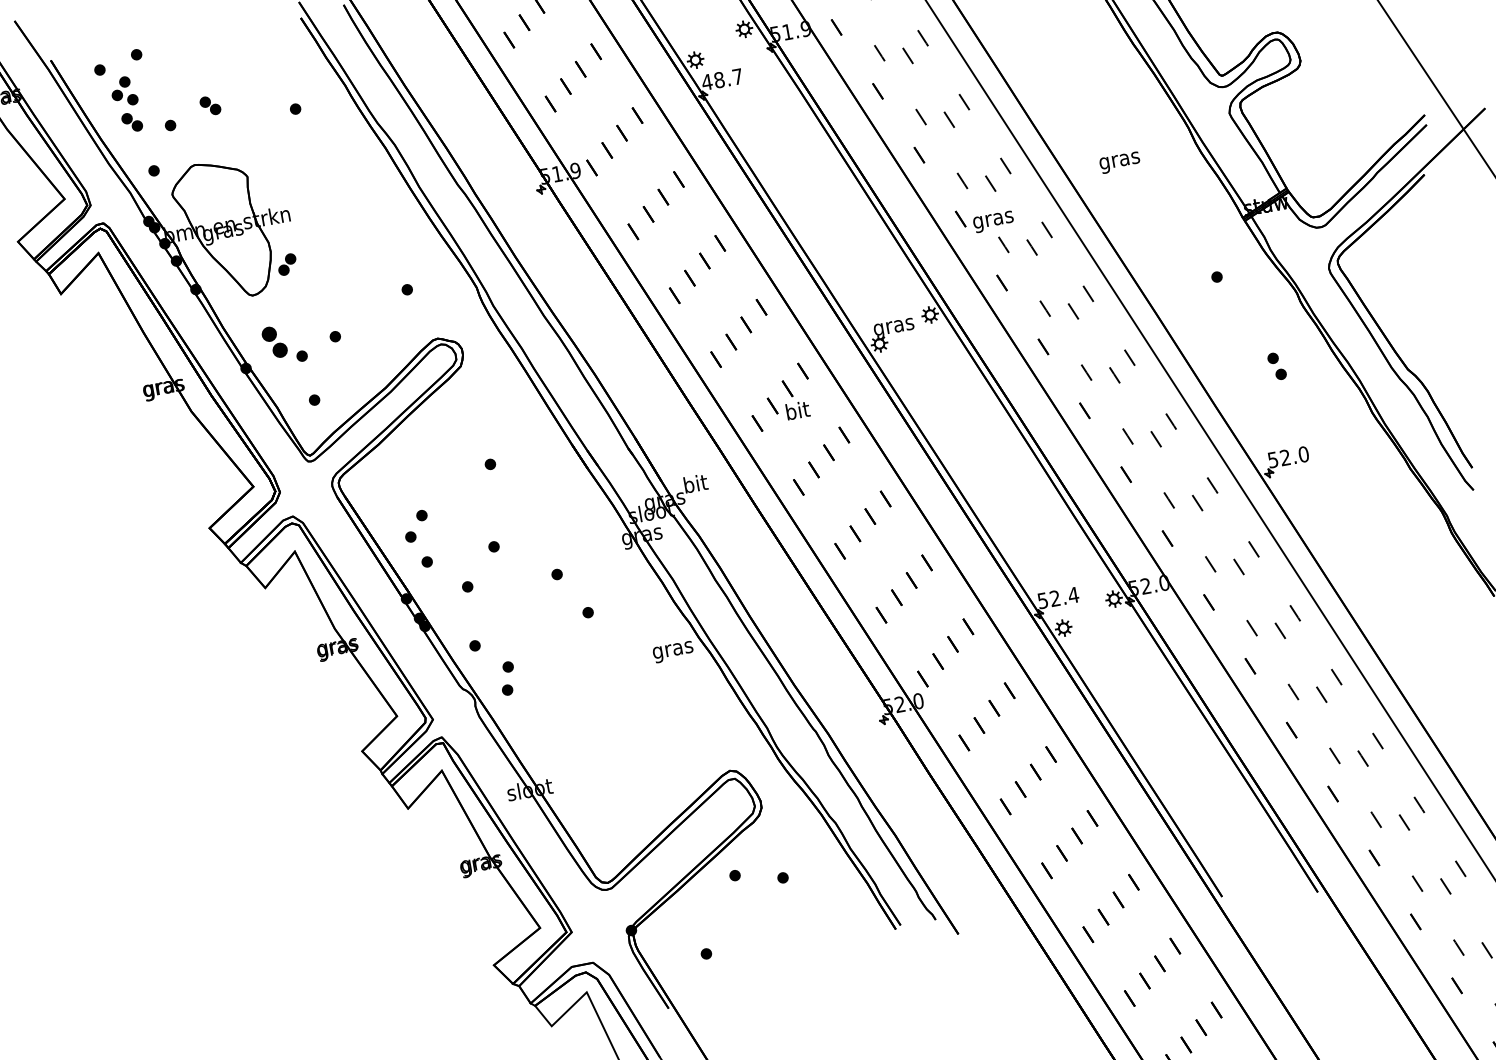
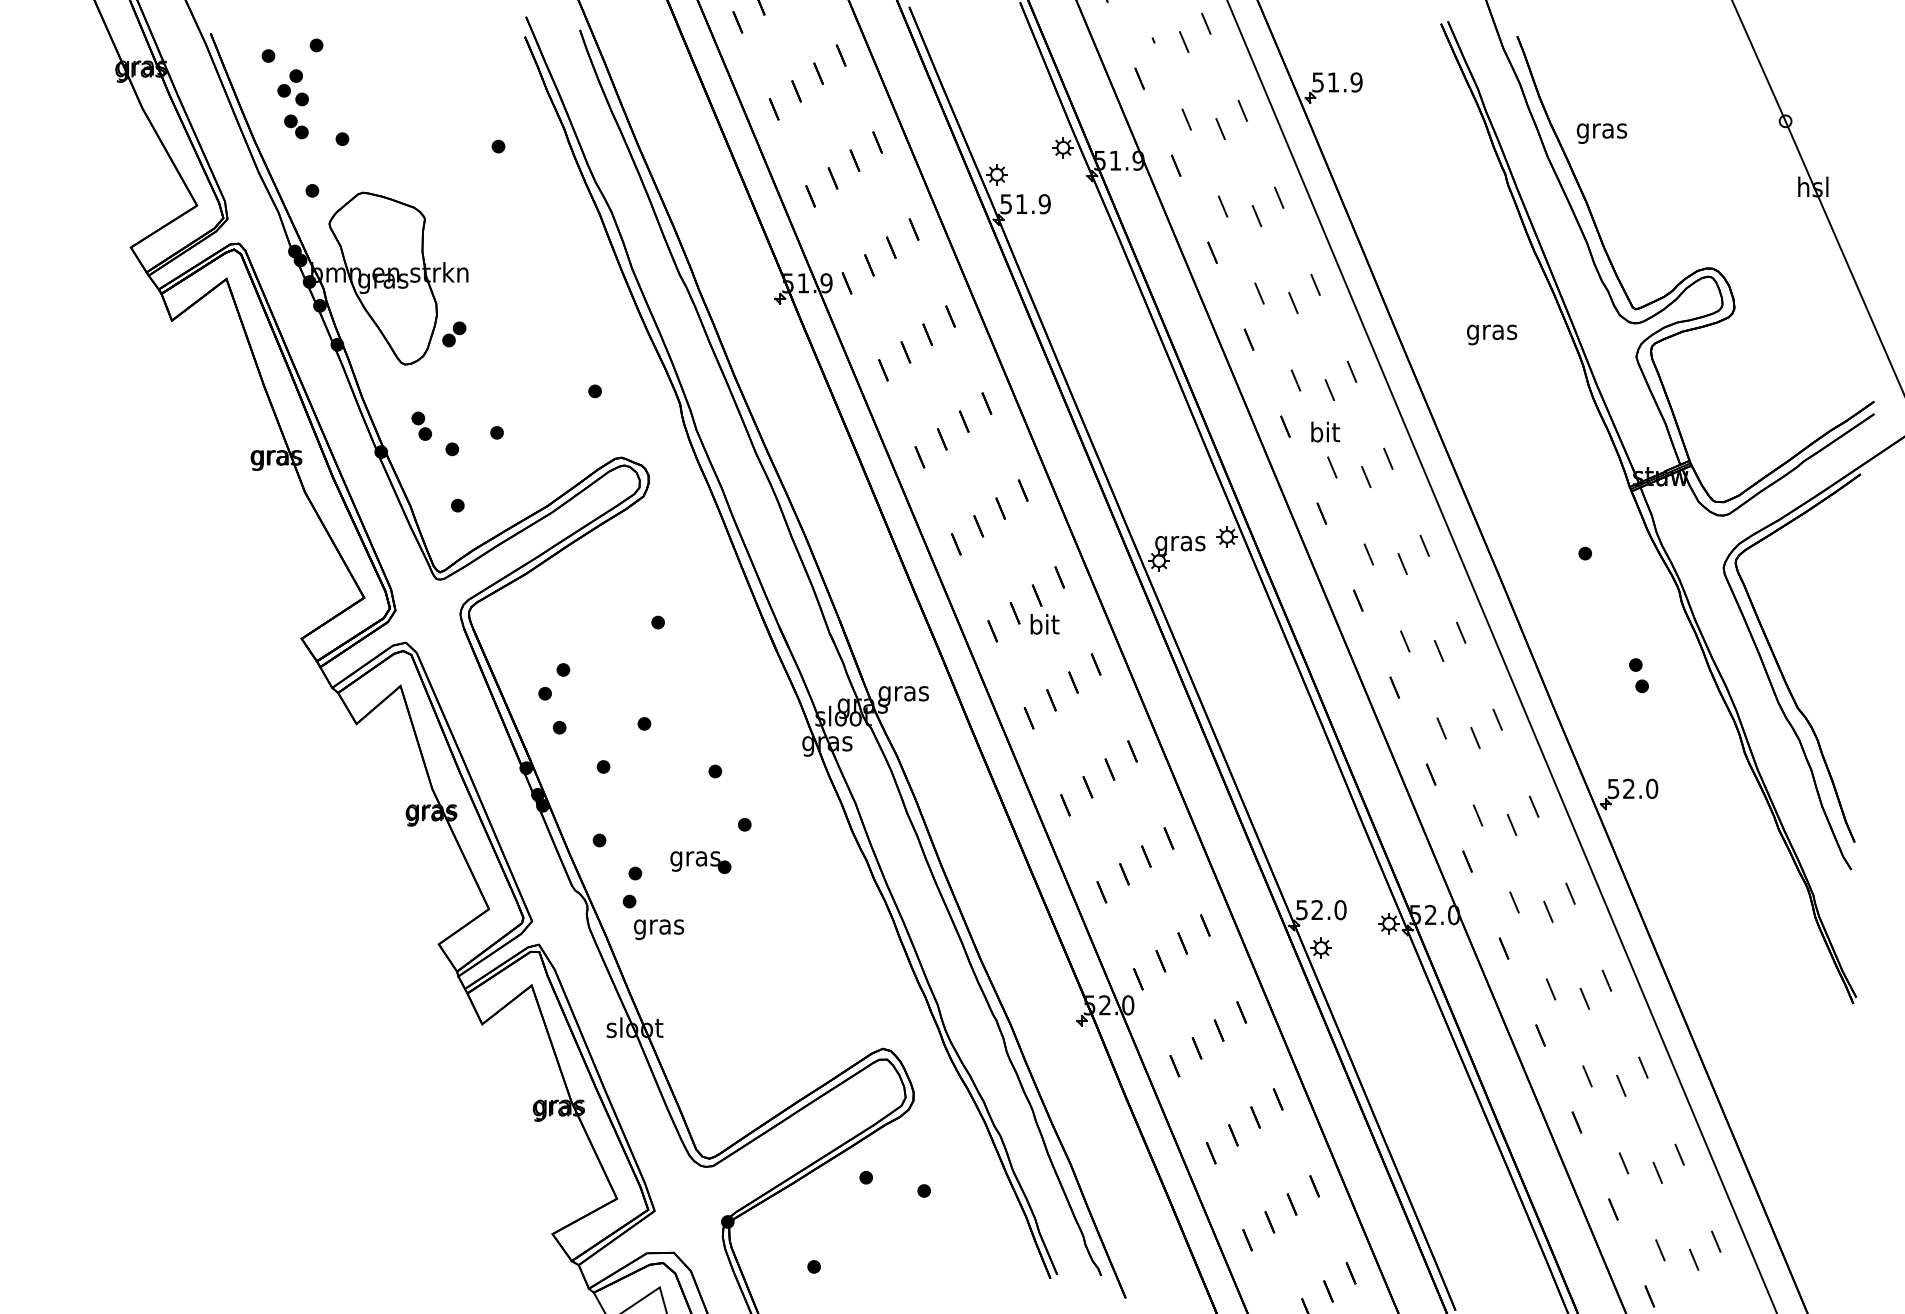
text: (721, 79) -> (1024, 204), 48.7 -> 51.9
part: (210, 105) -> (395, 123), removed
text: (1120, 162) -> (1492, 334), moved
text: (993, 219) -> (1325, 434), gras -> bit
part: (274, 341) -> (421, 425), size x0.71
text: (695, 485) -> (903, 693), bit -> gras
text: (1073, 595) -> (1340, 910), 52.4 -> 52.0
part: (558, 648) -> (700, 862), added
text: (673, 651) -> (659, 929), moved

